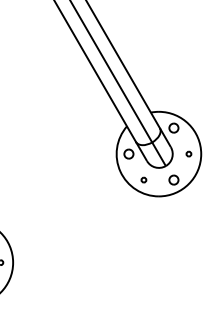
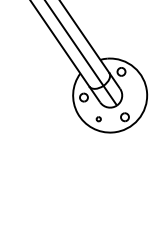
part: (188, 153) -> (135, 93), removed

